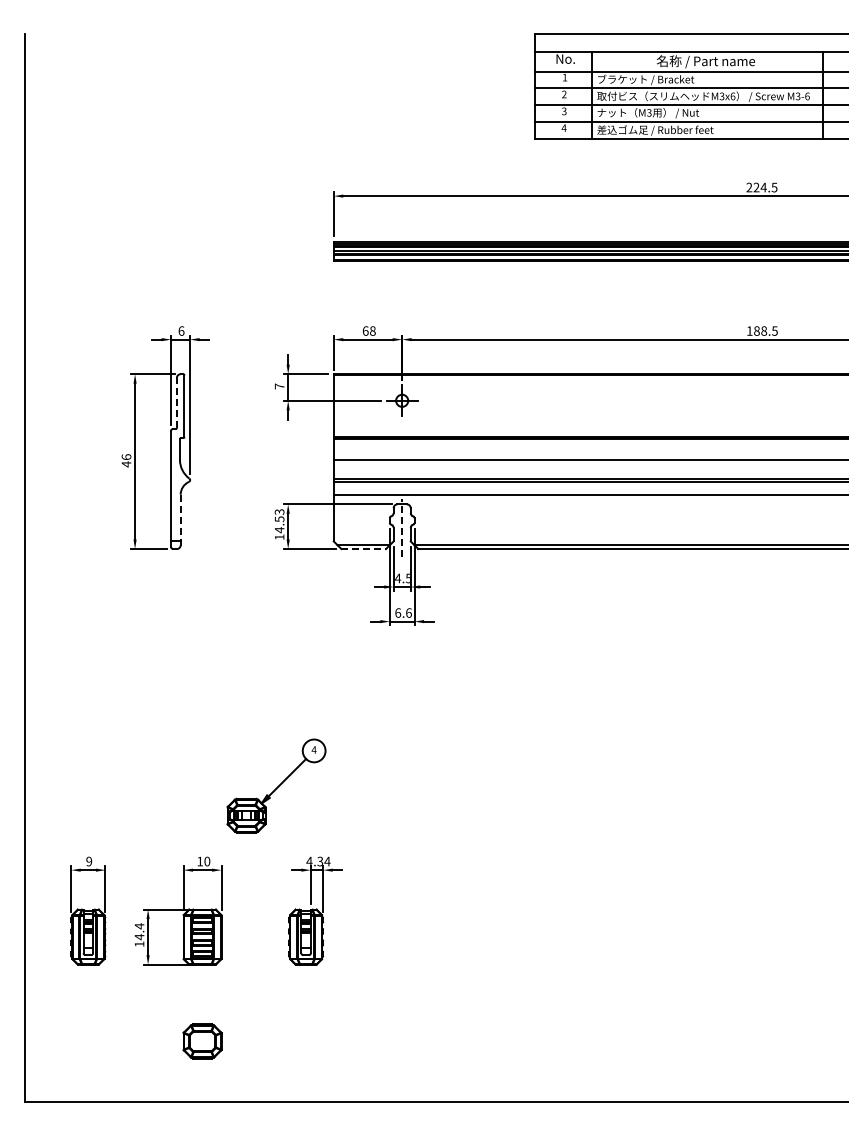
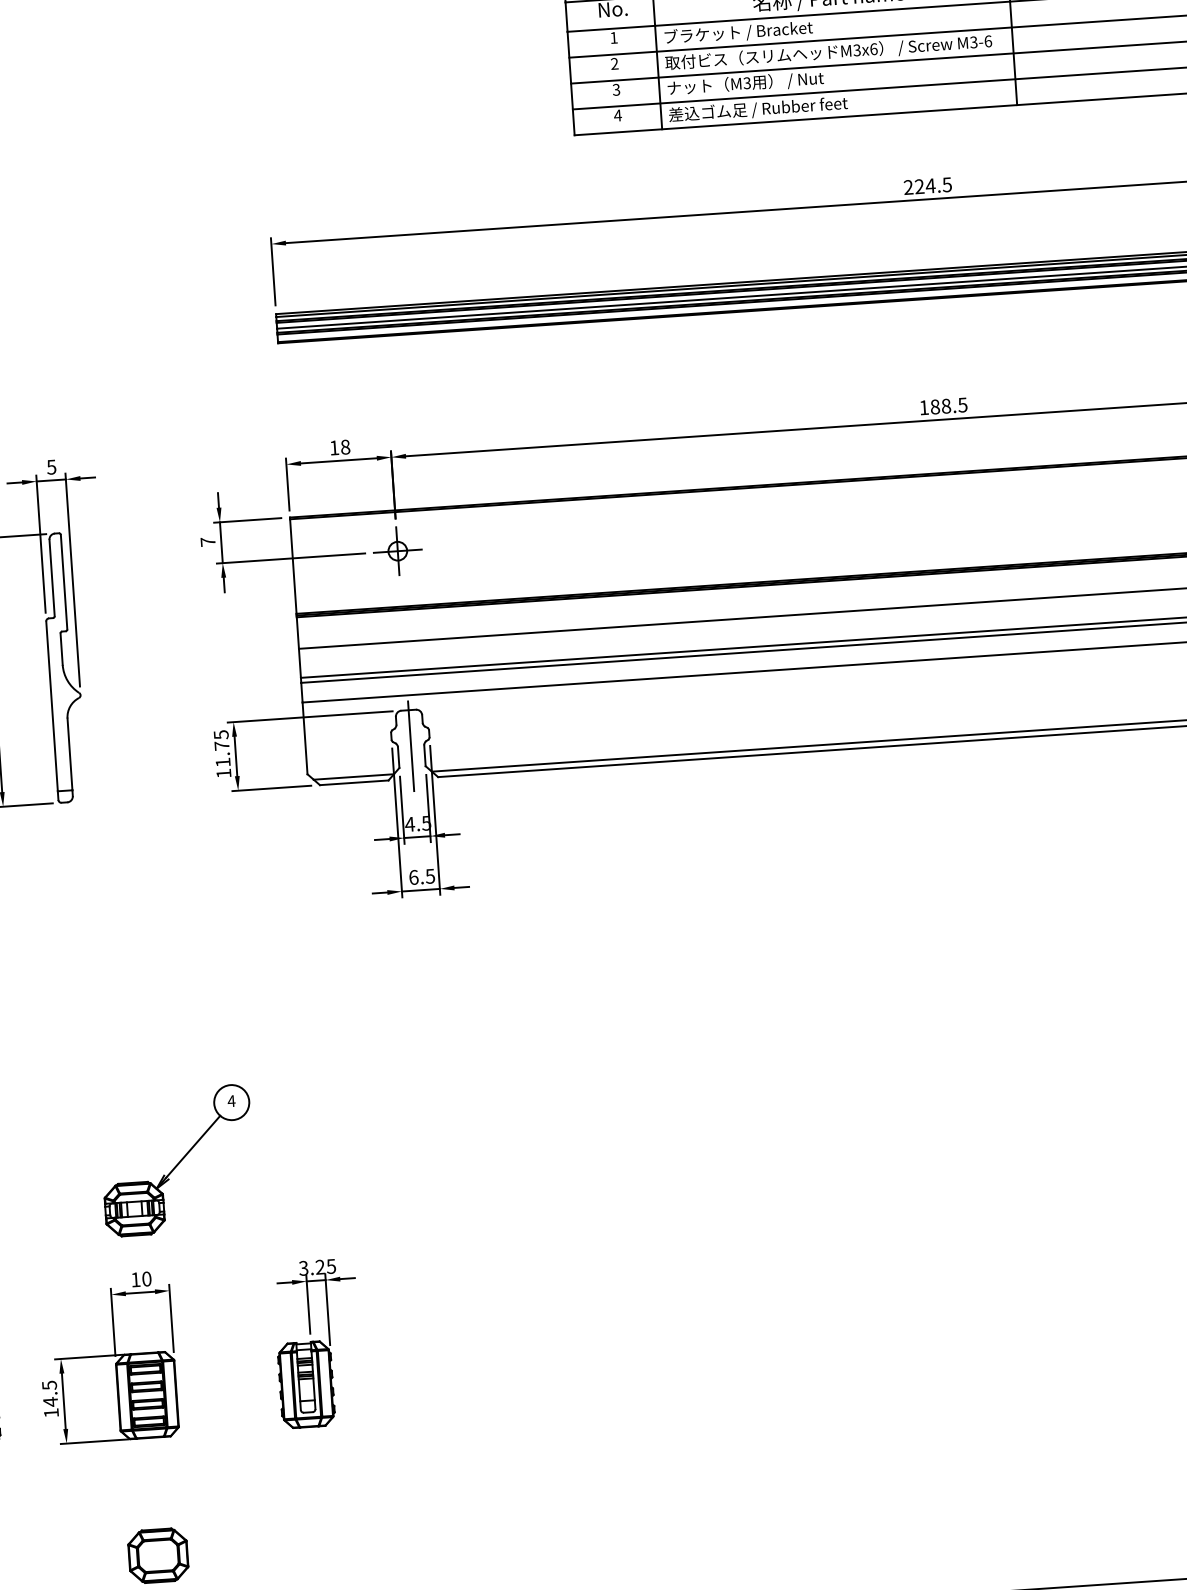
text: (181, 330) -> (51, 466), 6 -> 5
text: (365, 330) -> (334, 447), 68 -> 18
line: (176, 402) -> (51, 577), dashed -> solid
line: (180, 518) -> (69, 755), dashed -> solid
text: (279, 521) -> (222, 749), 14.53 -> 11.75
line: (402, 527) -> (411, 745), dashed -> solid
line: (364, 549) -> (355, 783), dashed -> solid
text: (408, 612) -> (429, 875), 6.6 -> 6.5
part: (276, 785) -> (177, 1159), moved
text: (318, 861) -> (317, 1267), 4.34 -> 3.25
text: (139, 926) -> (49, 1385), 14.4 -> 14.5

